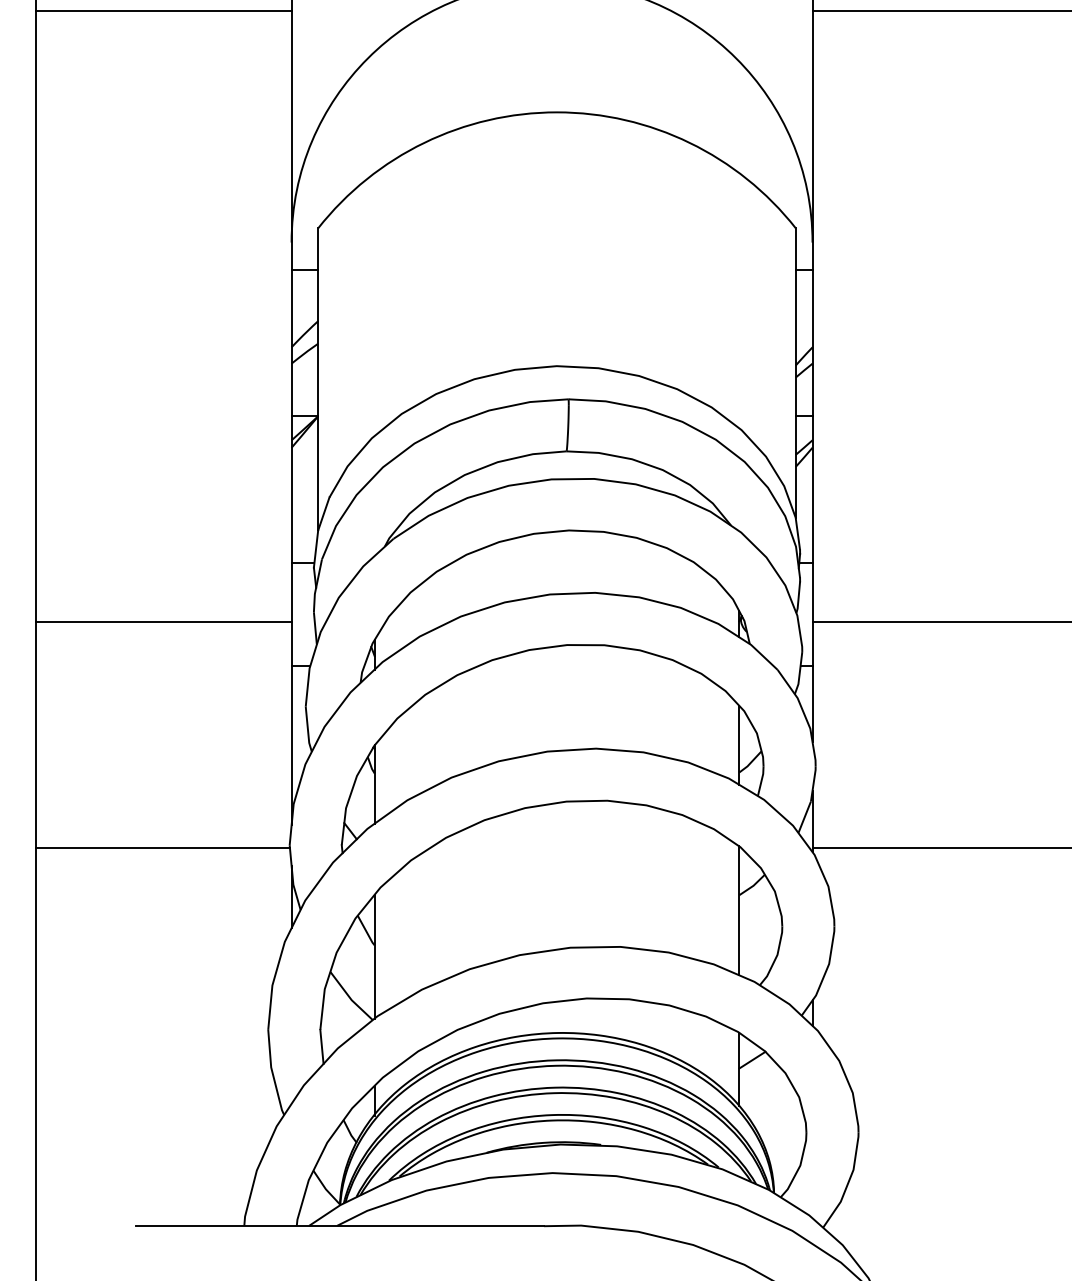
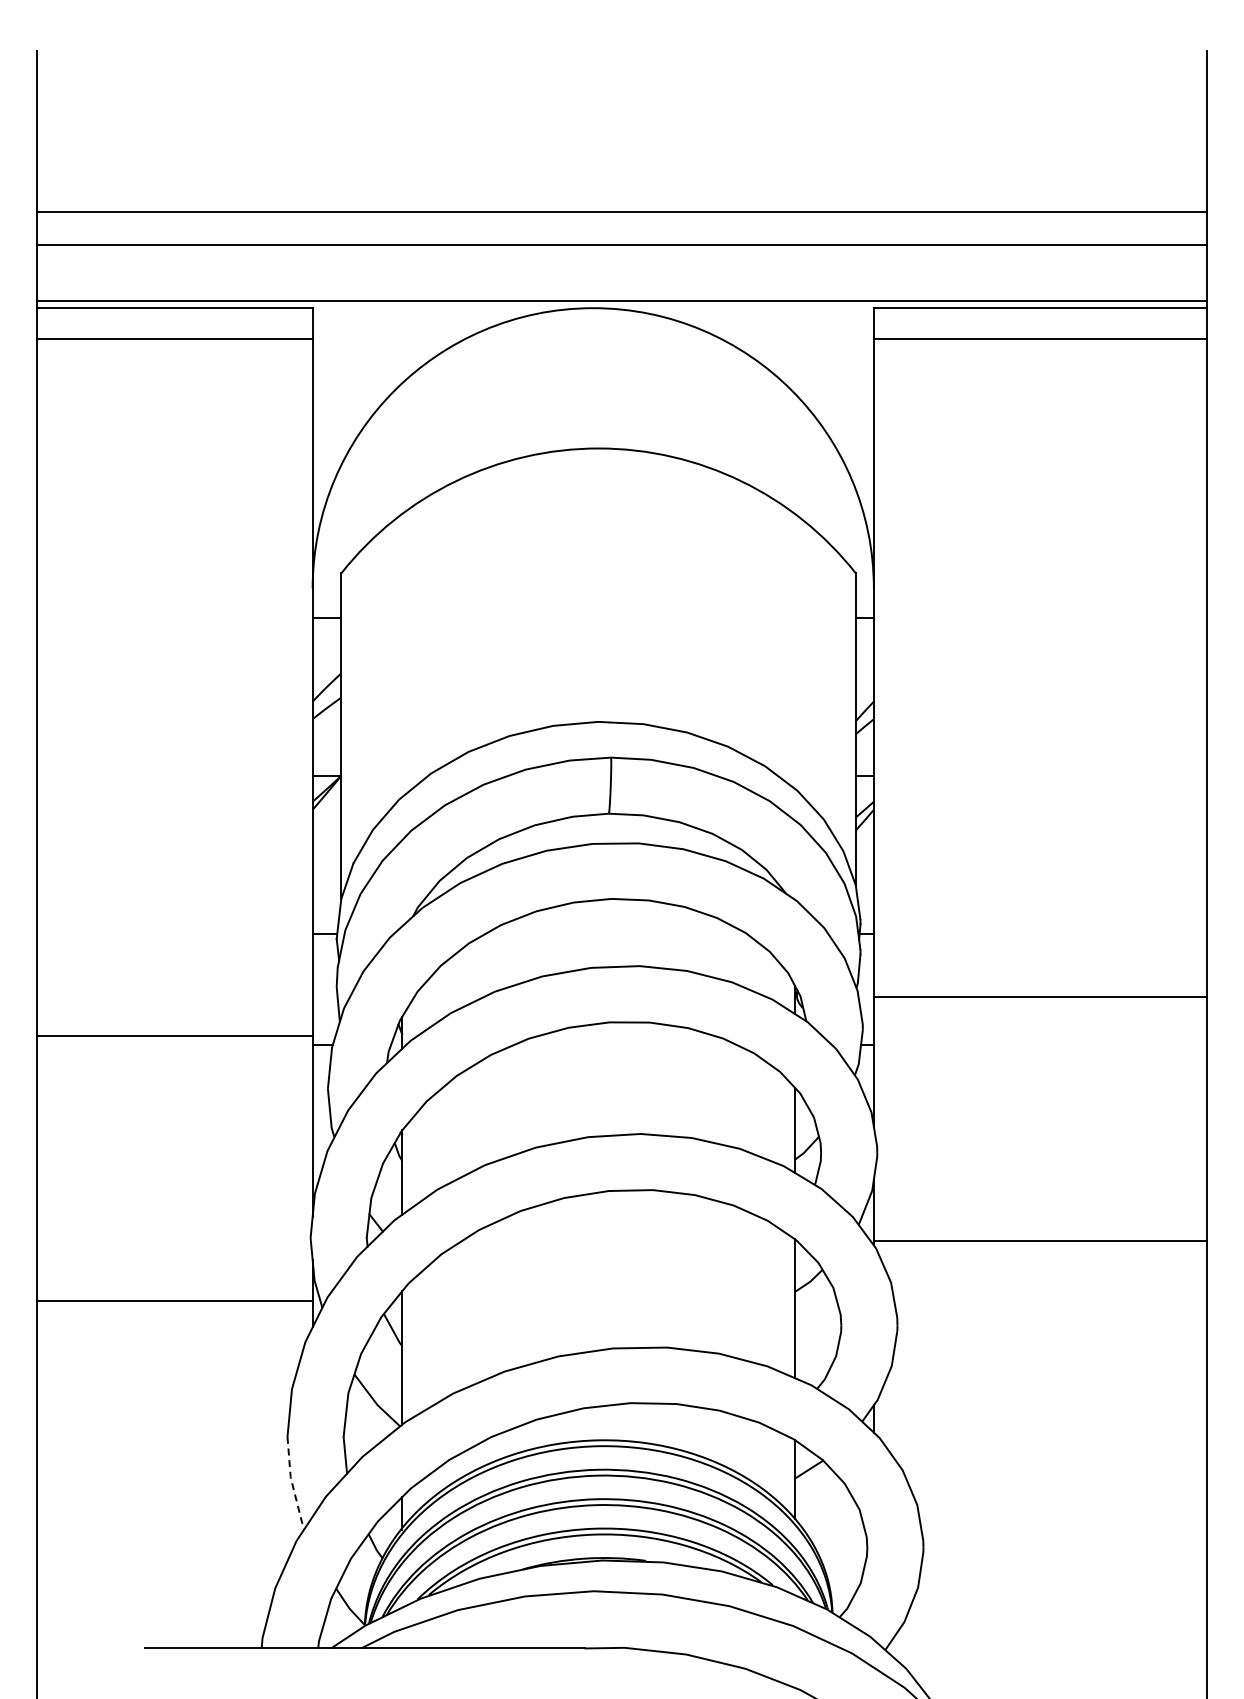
line: (163, 621) -> (174, 1036), moved
line: (162, 847) -> (173, 1300), moved
line: (272, 1073) -> (292, 1484), solid -> dashed

